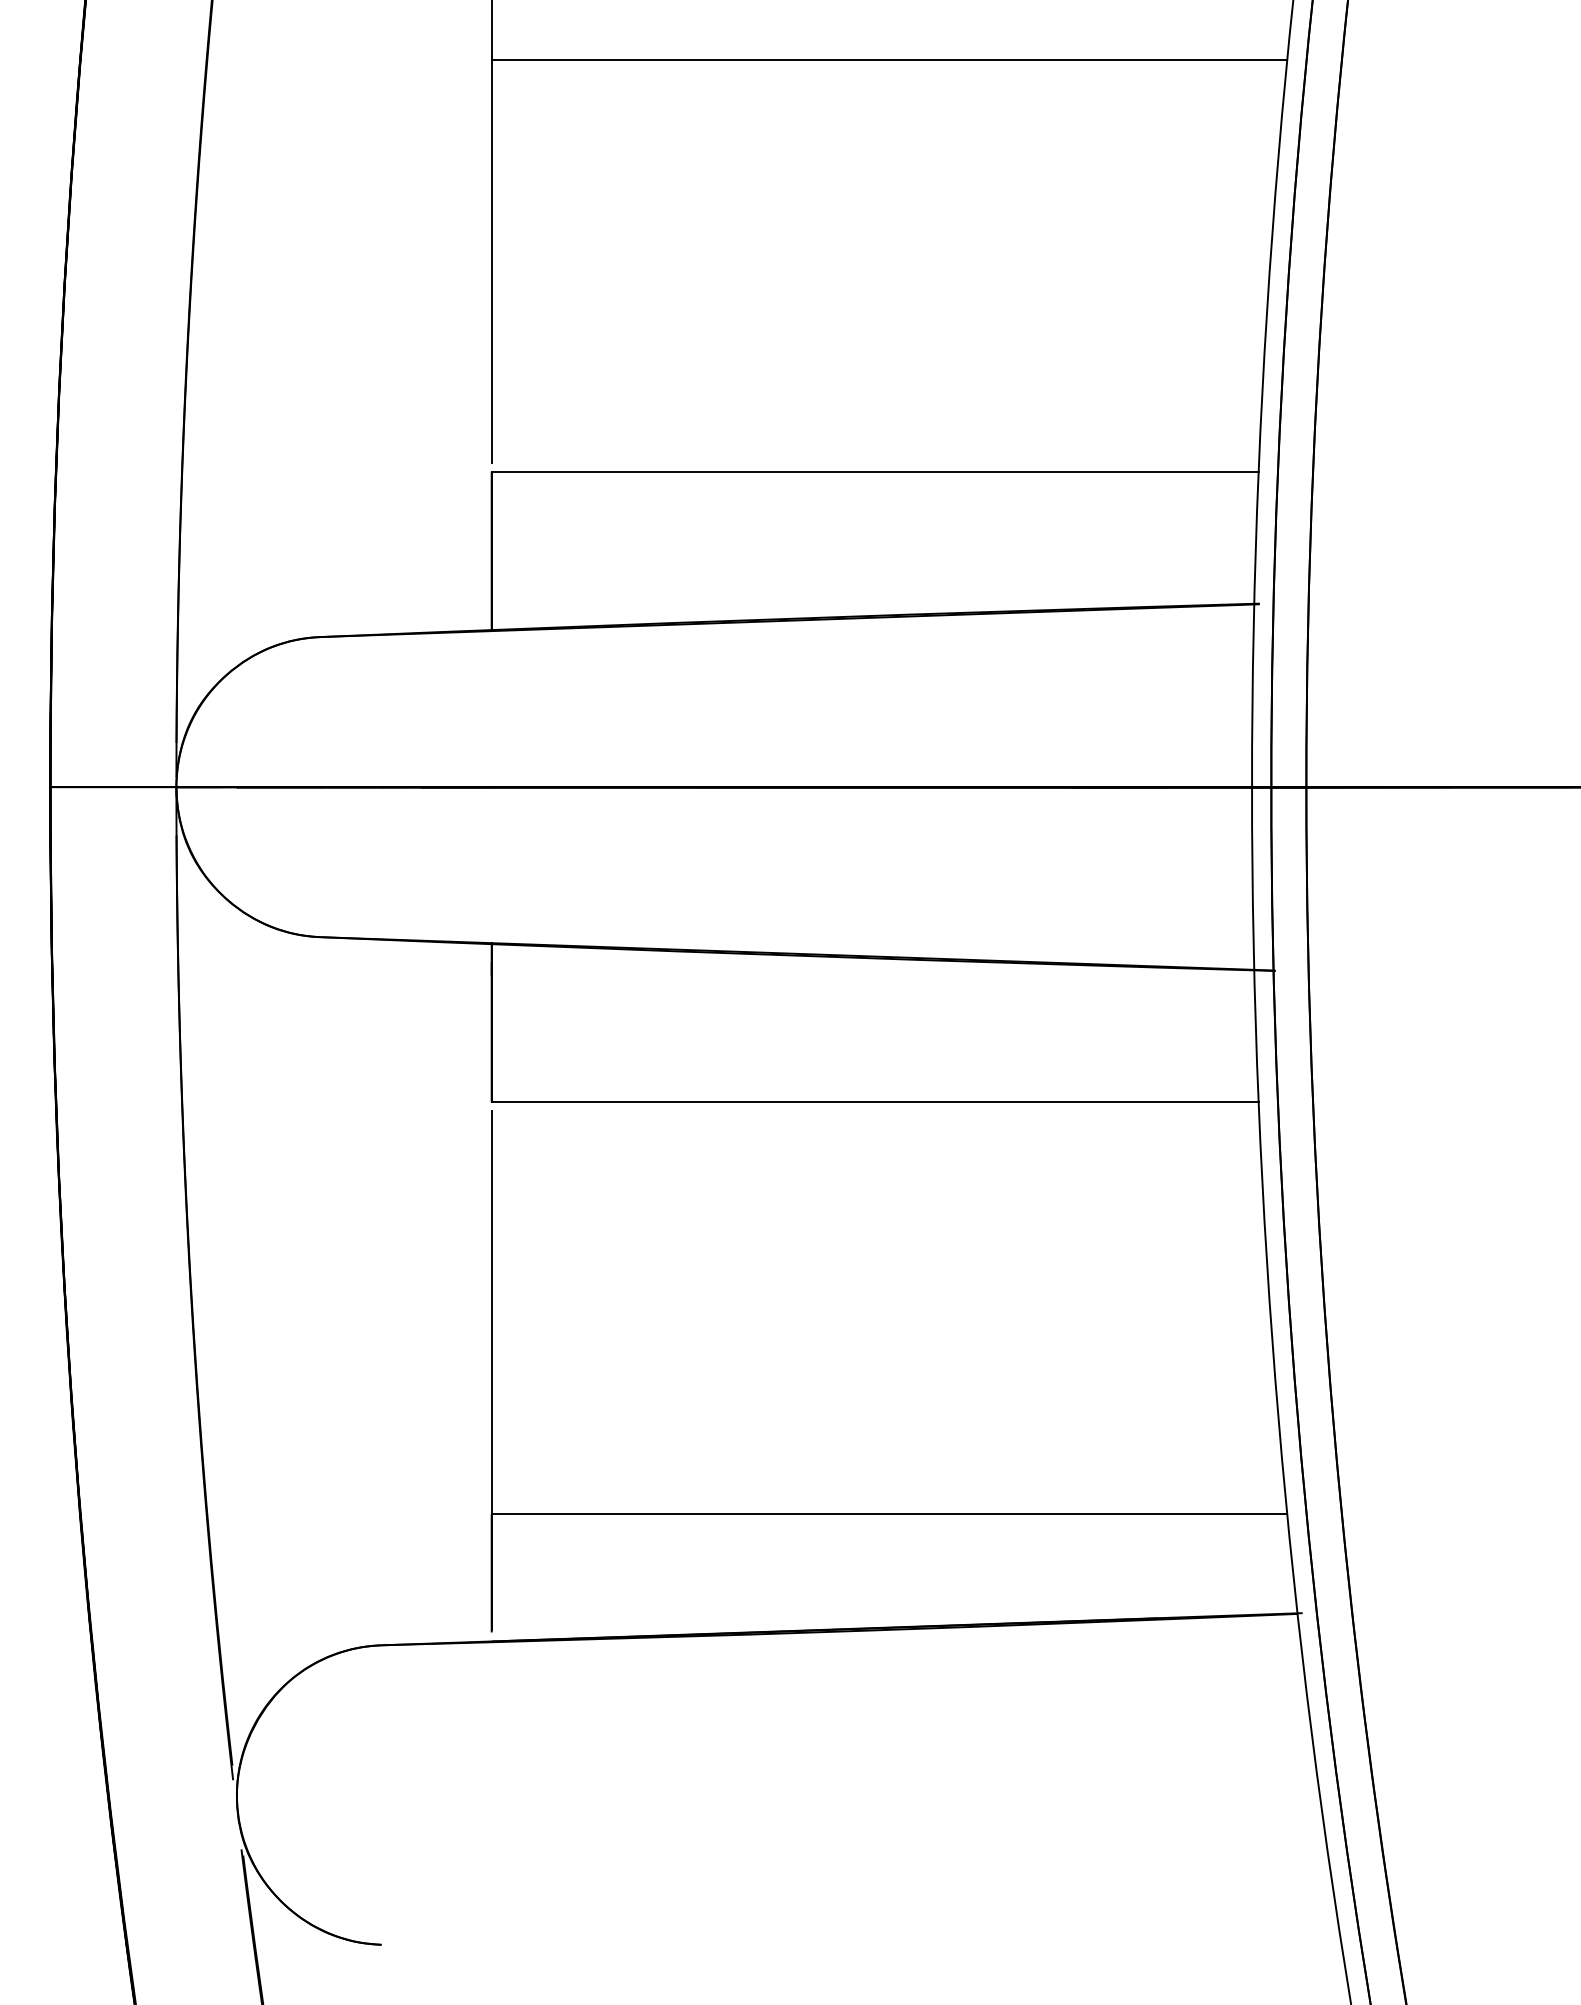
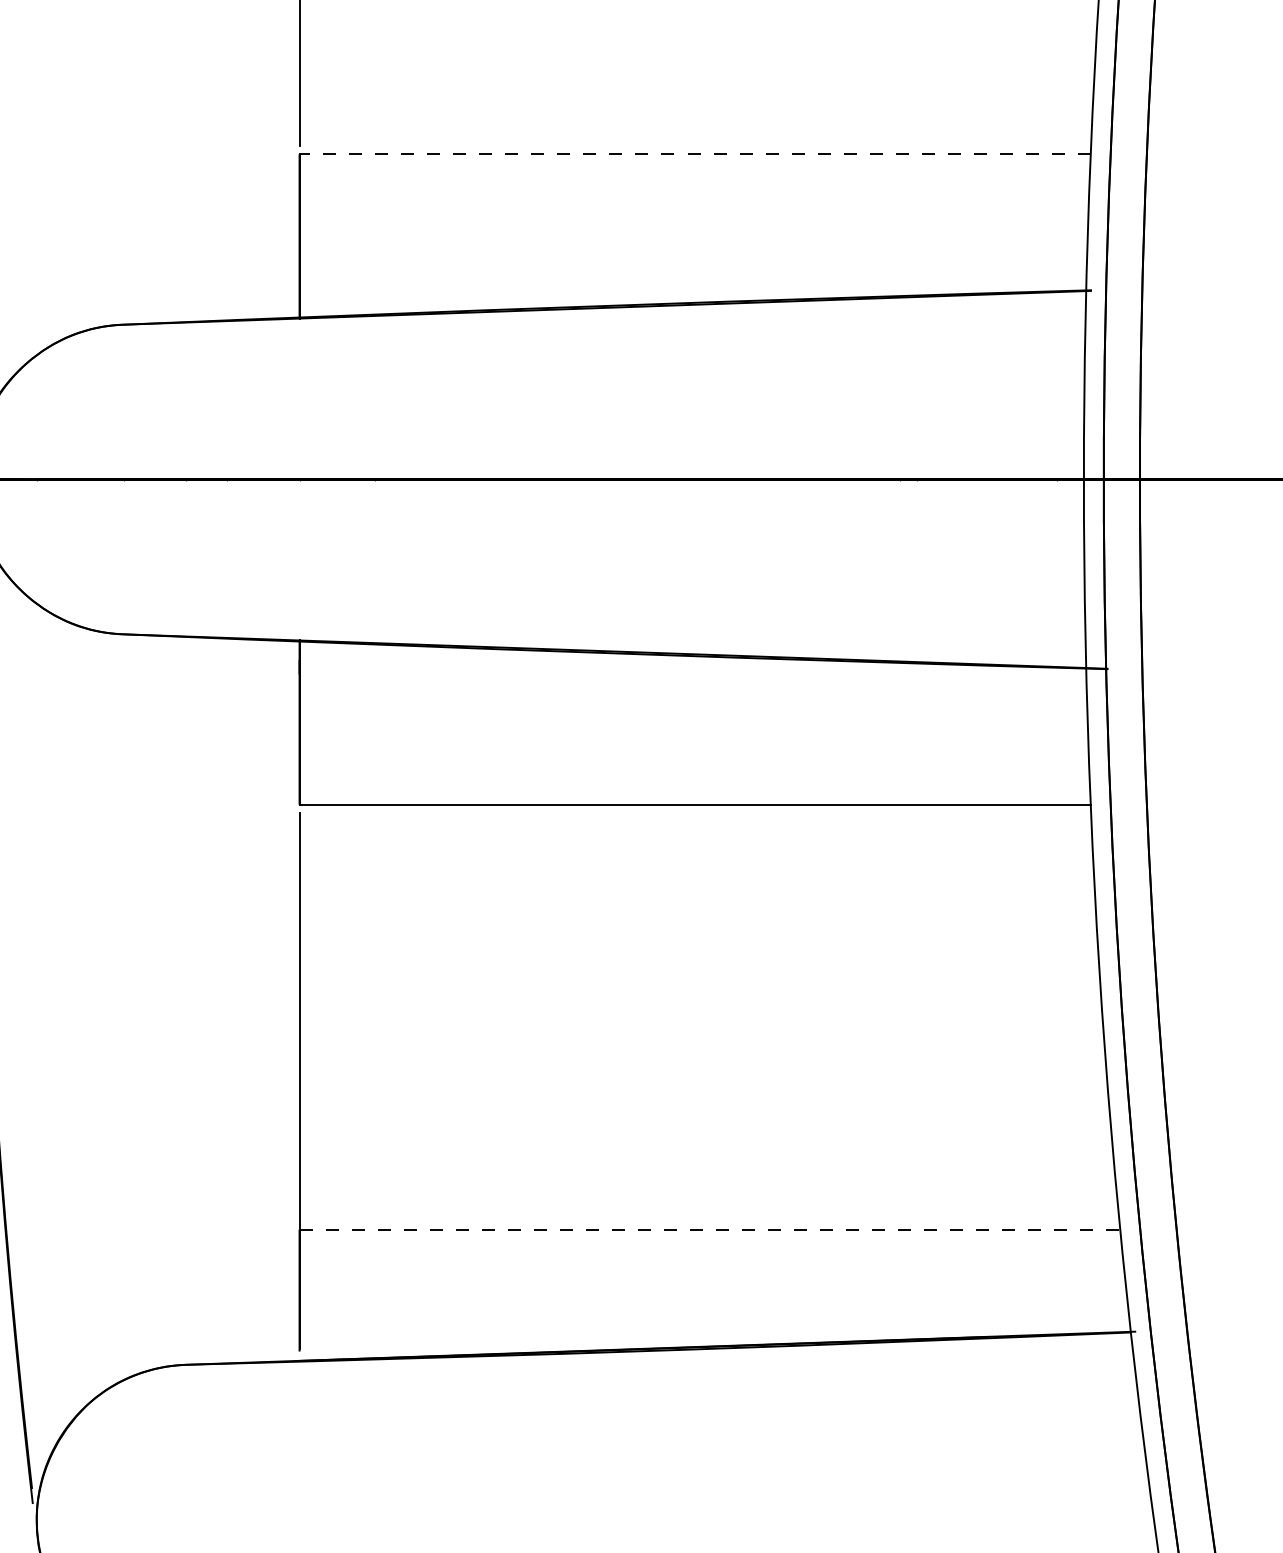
line: (875, 471) -> (695, 153), solid -> dashed
line: (889, 1514) -> (709, 1229), solid -> dashed

